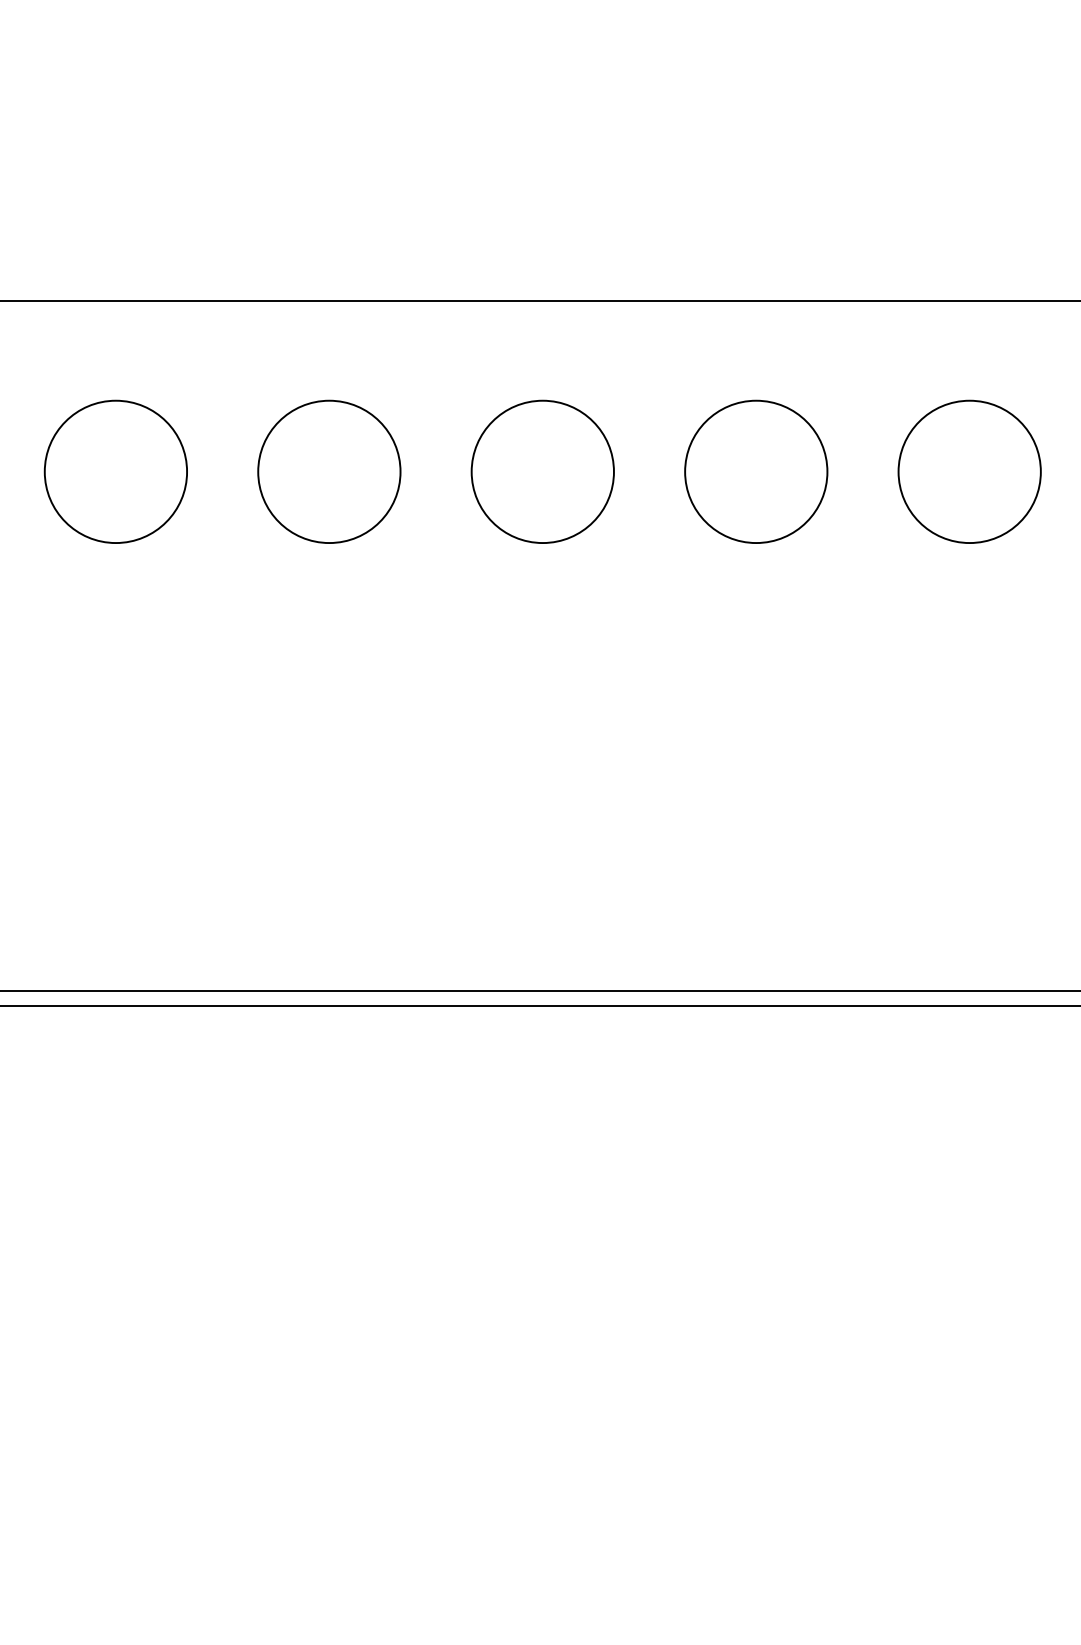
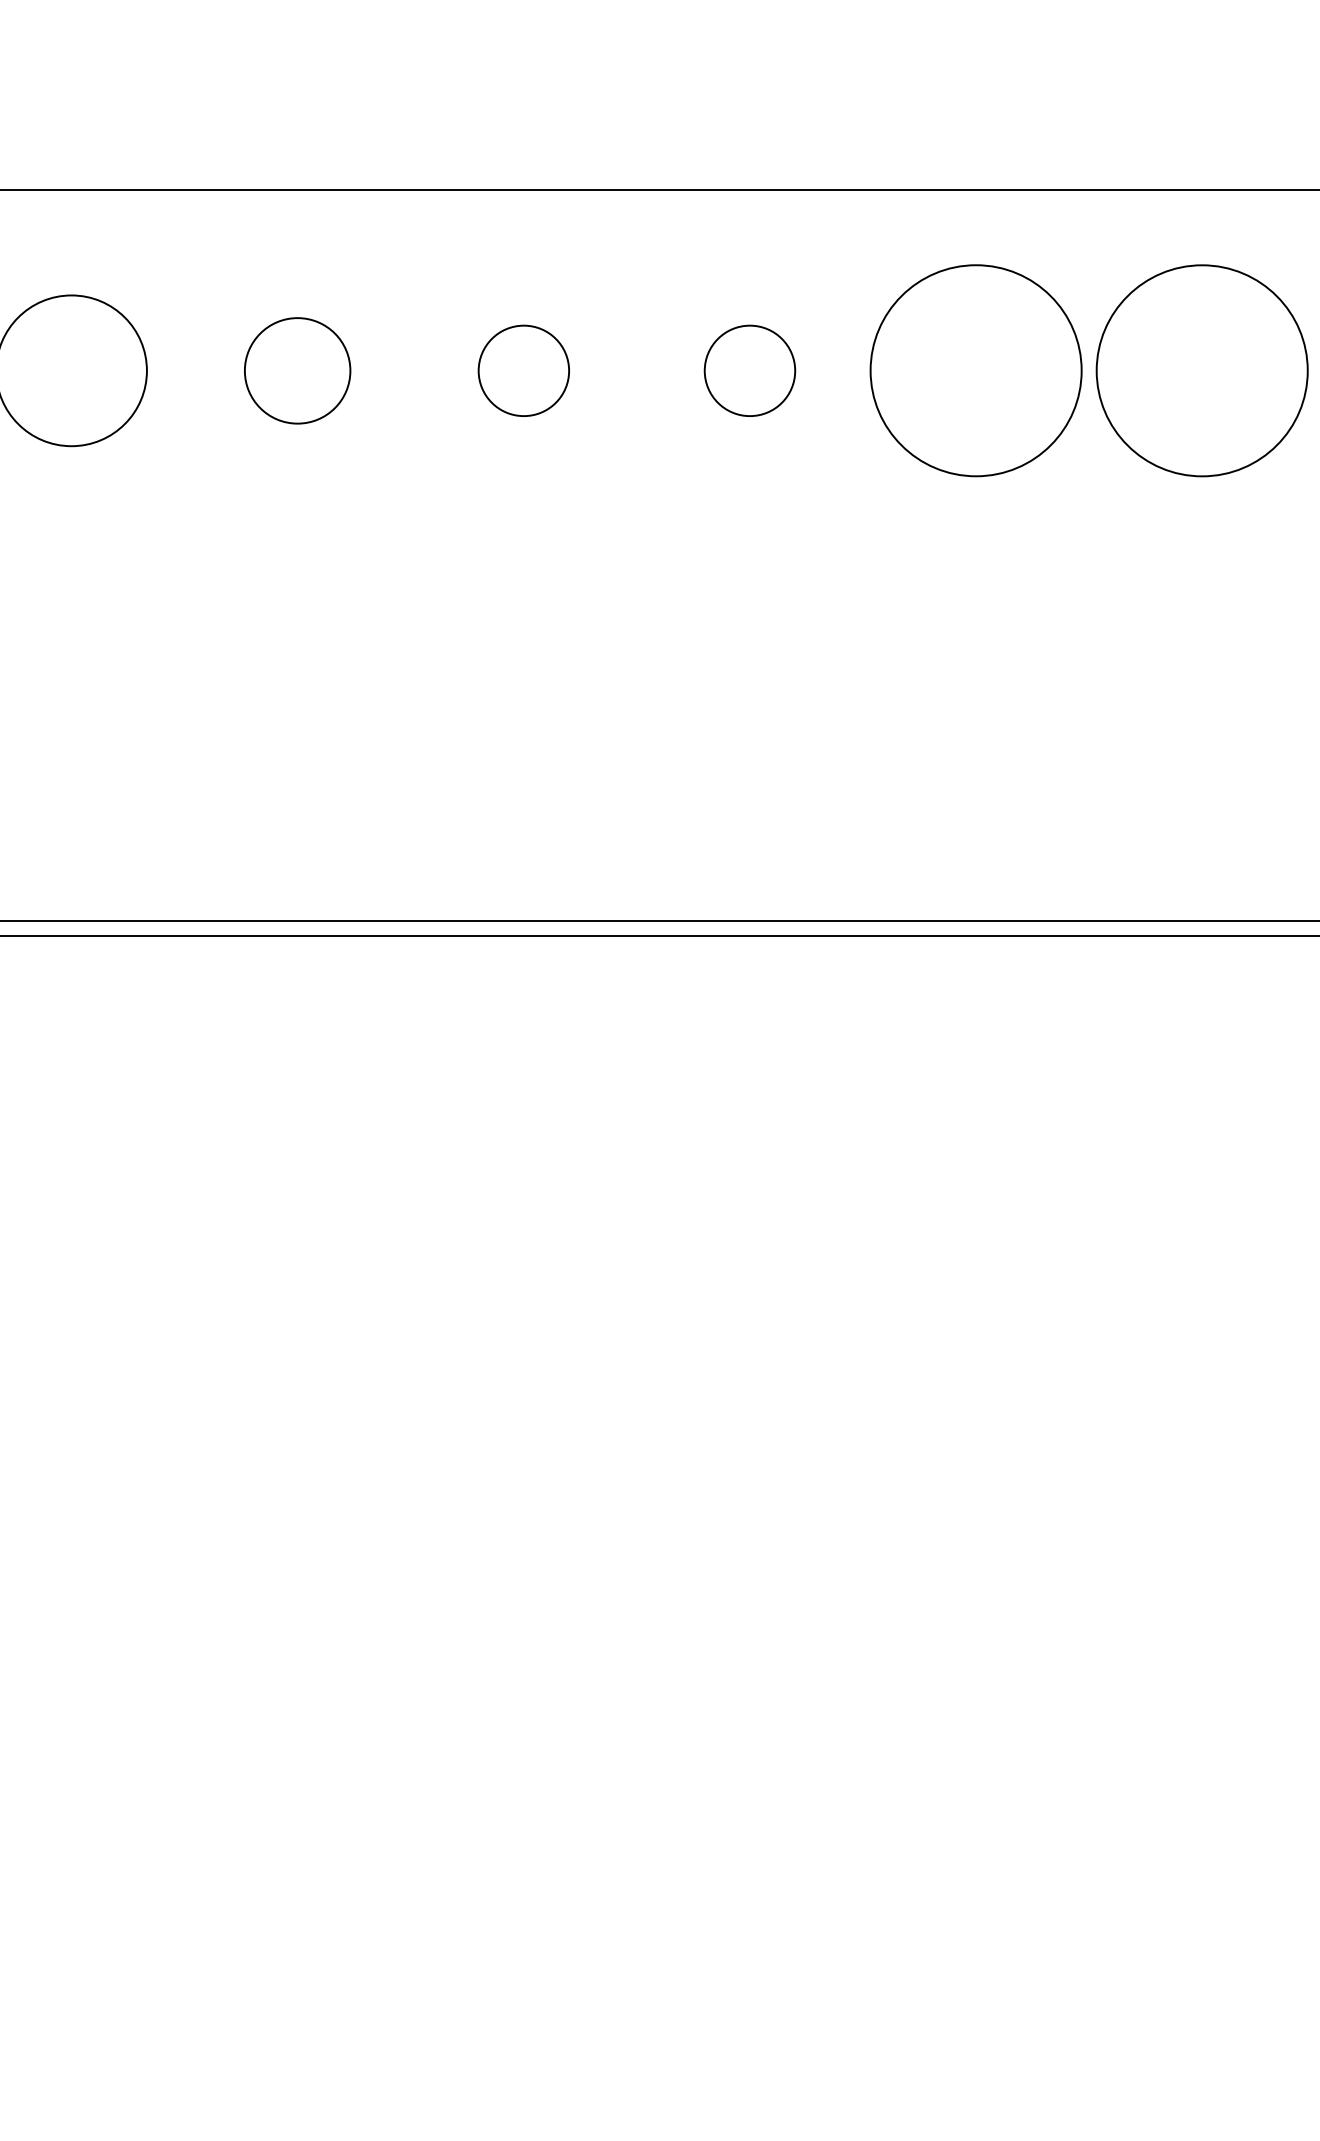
circle: (115, 471) -> (297, 370), size x0.7
circle: (329, 471) -> (523, 370), size x0.6
circle: (542, 471) -> (749, 370), size x0.6
circle: (755, 471) -> (975, 370), size x1.4
circle: (969, 471) -> (1201, 370), size x1.4

